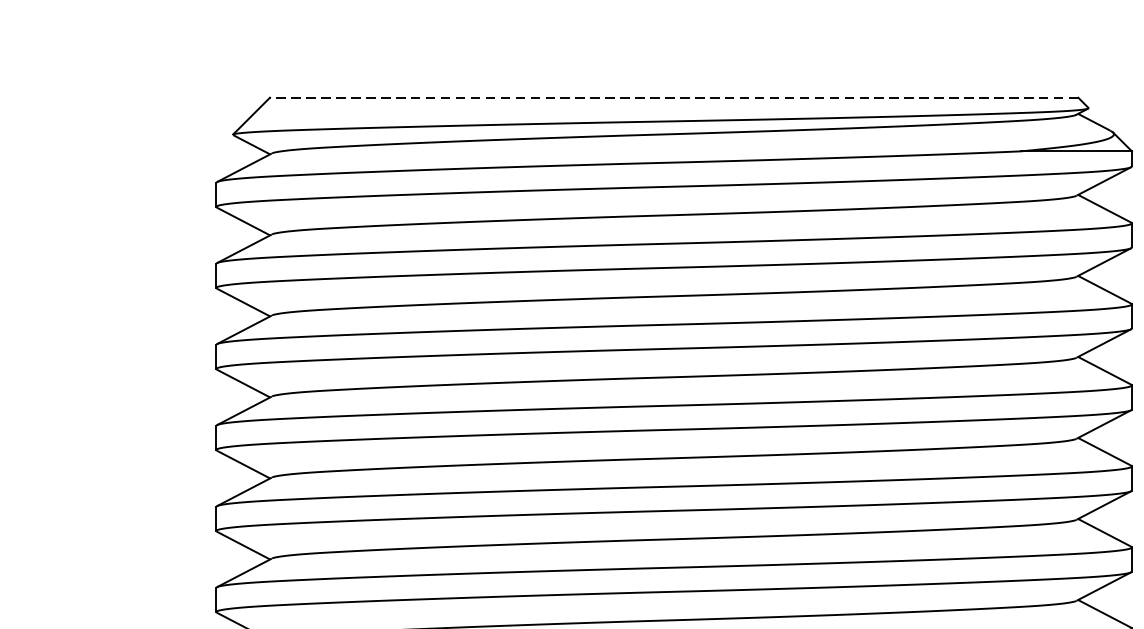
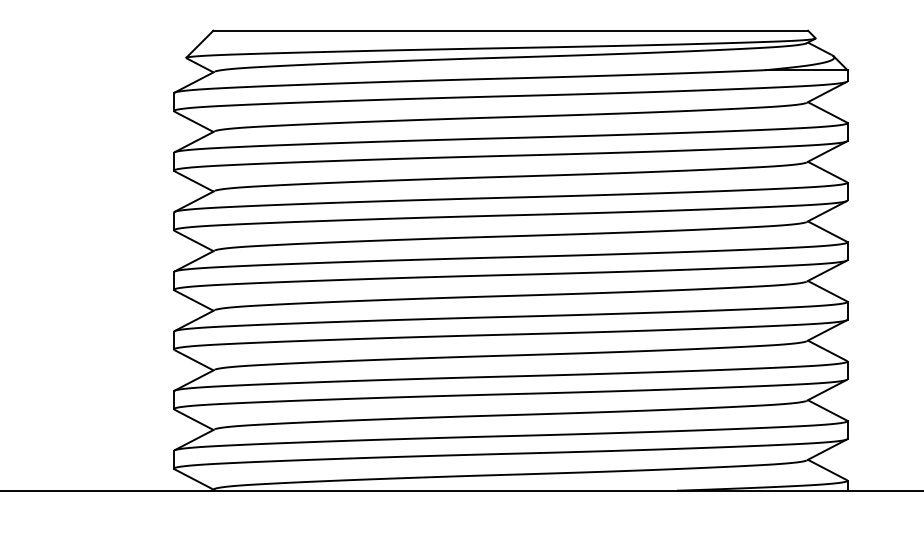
line: (673, 97) -> (510, 30), dashed -> solid

